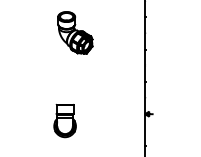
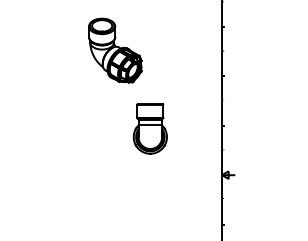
part: (64, 121) -> (149, 129), moved

